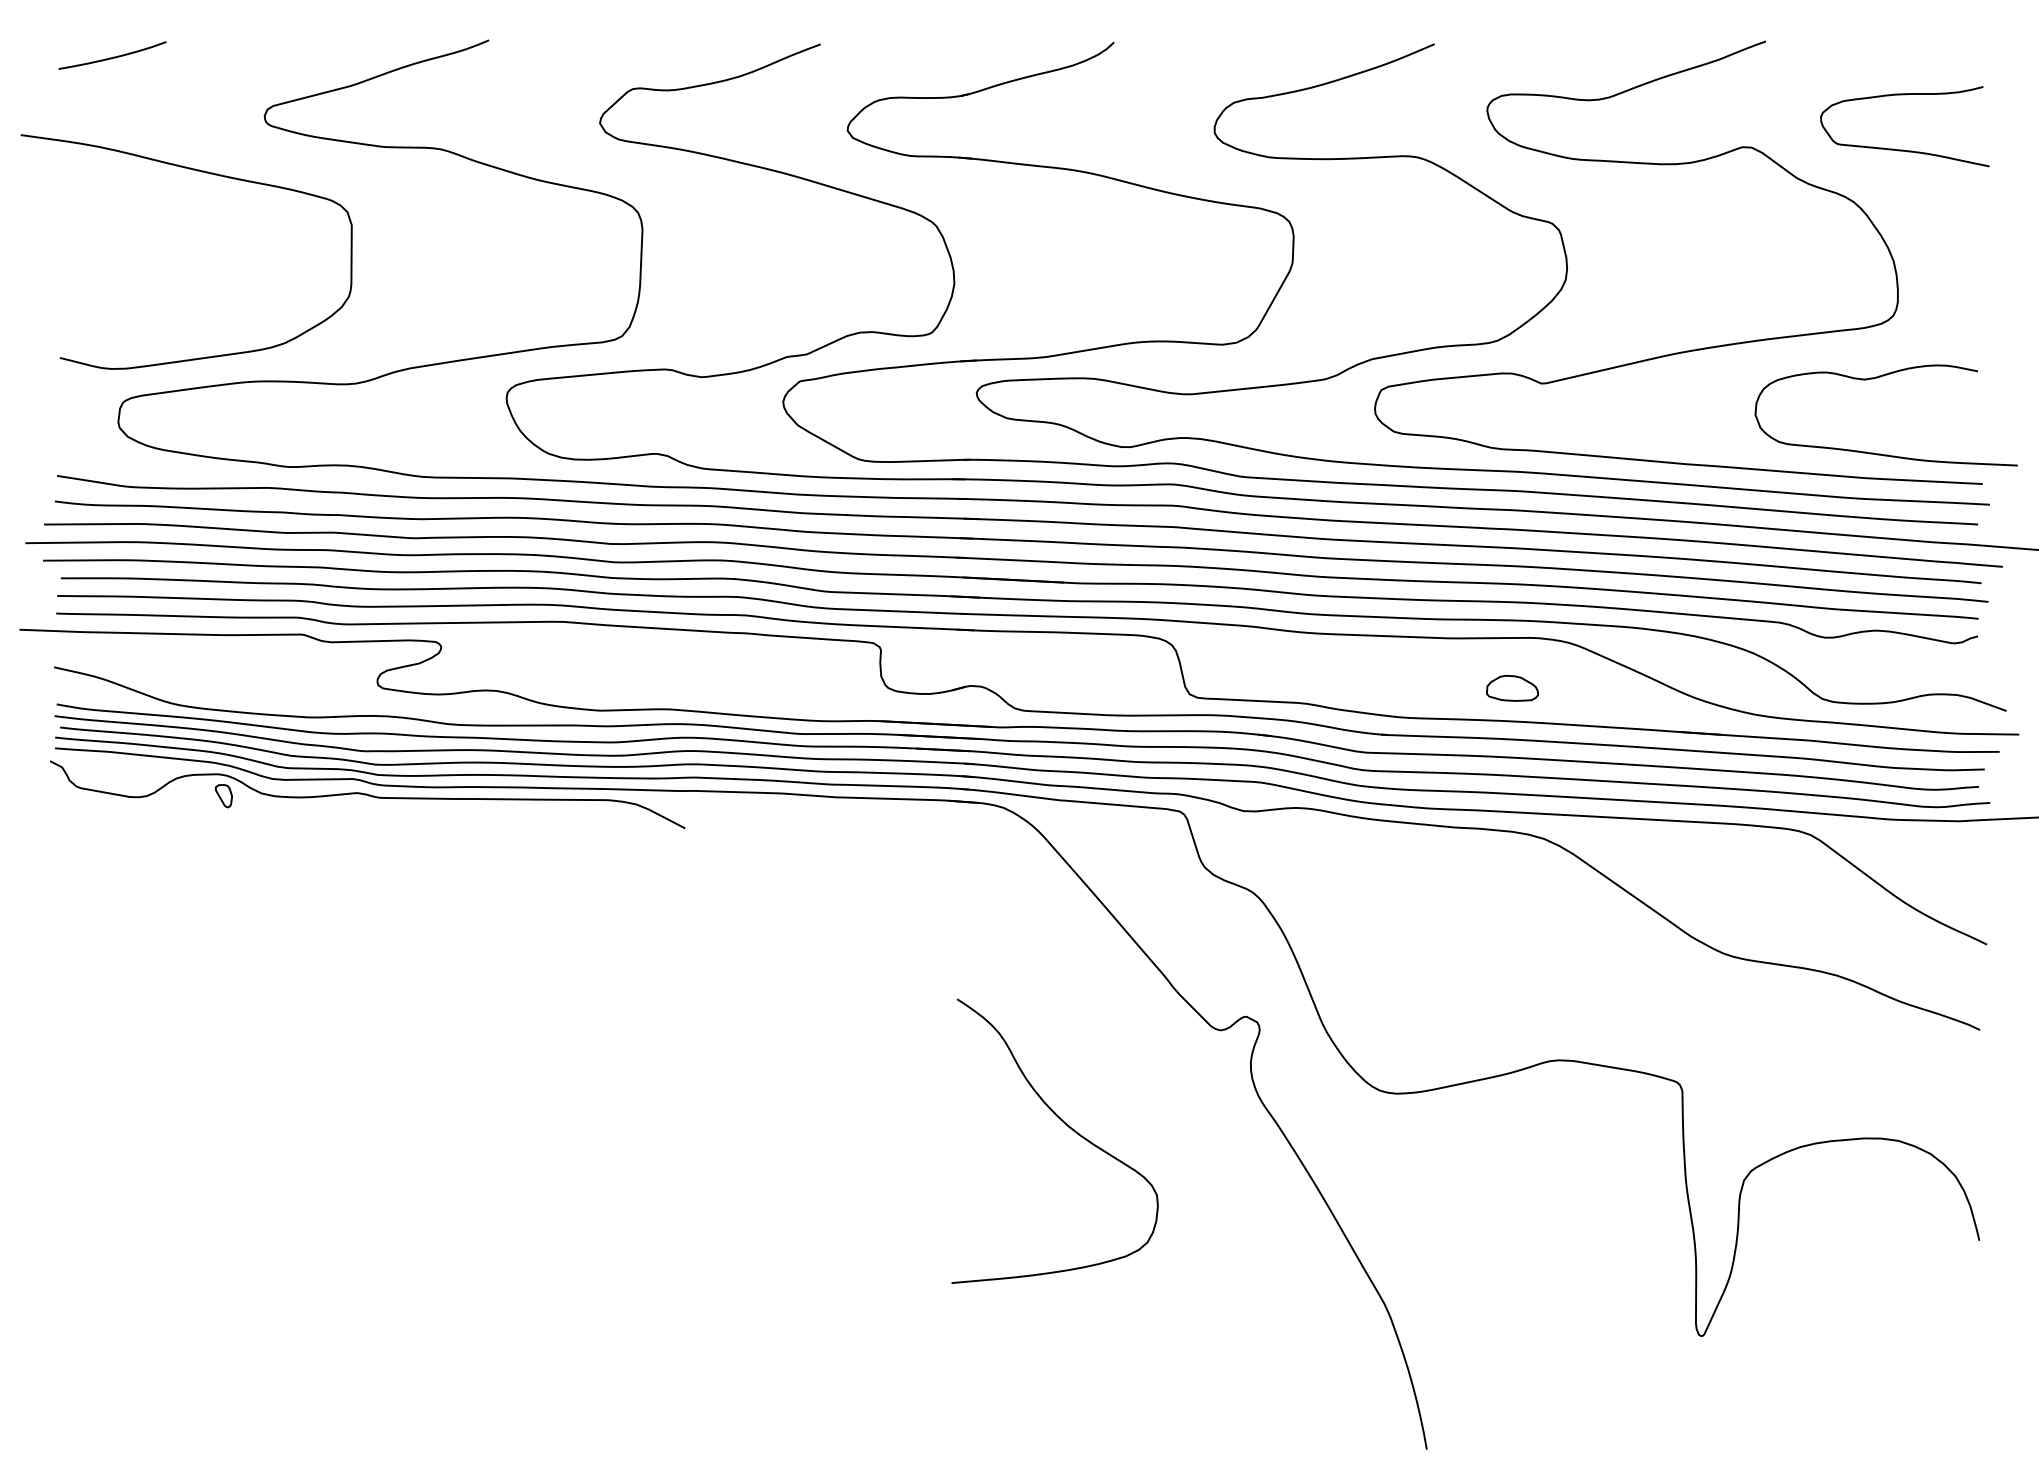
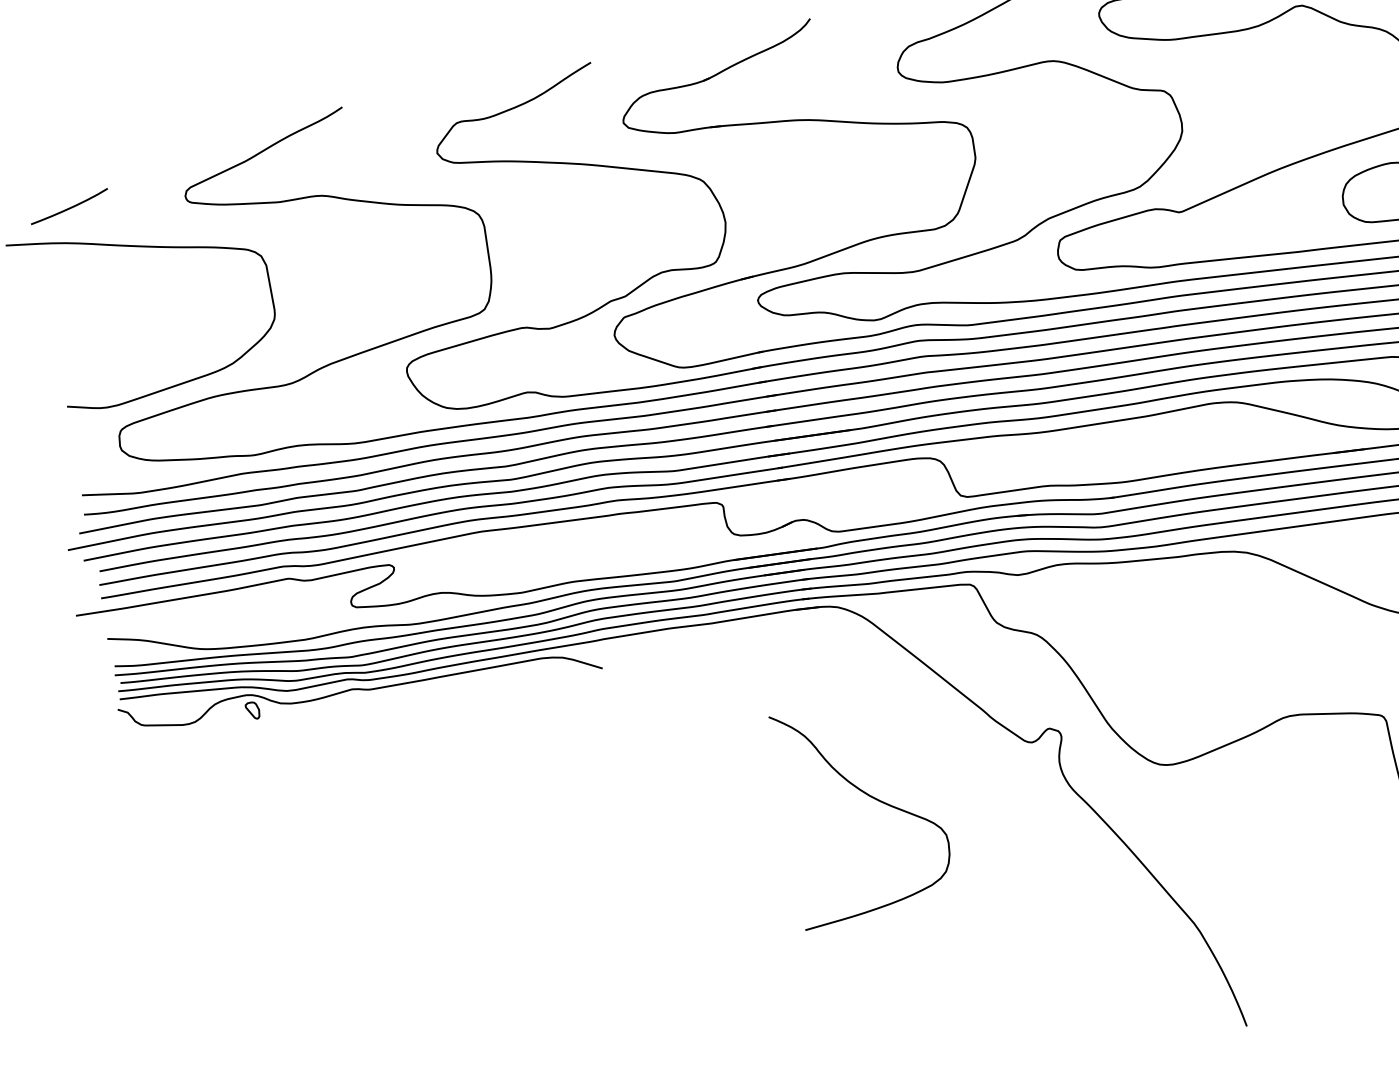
curve: (113, 56) -> (70, 207), moved
part: (1512, 687) -> (1201, 443), removed
curve: (1067, 1126) -> (869, 796), moved

